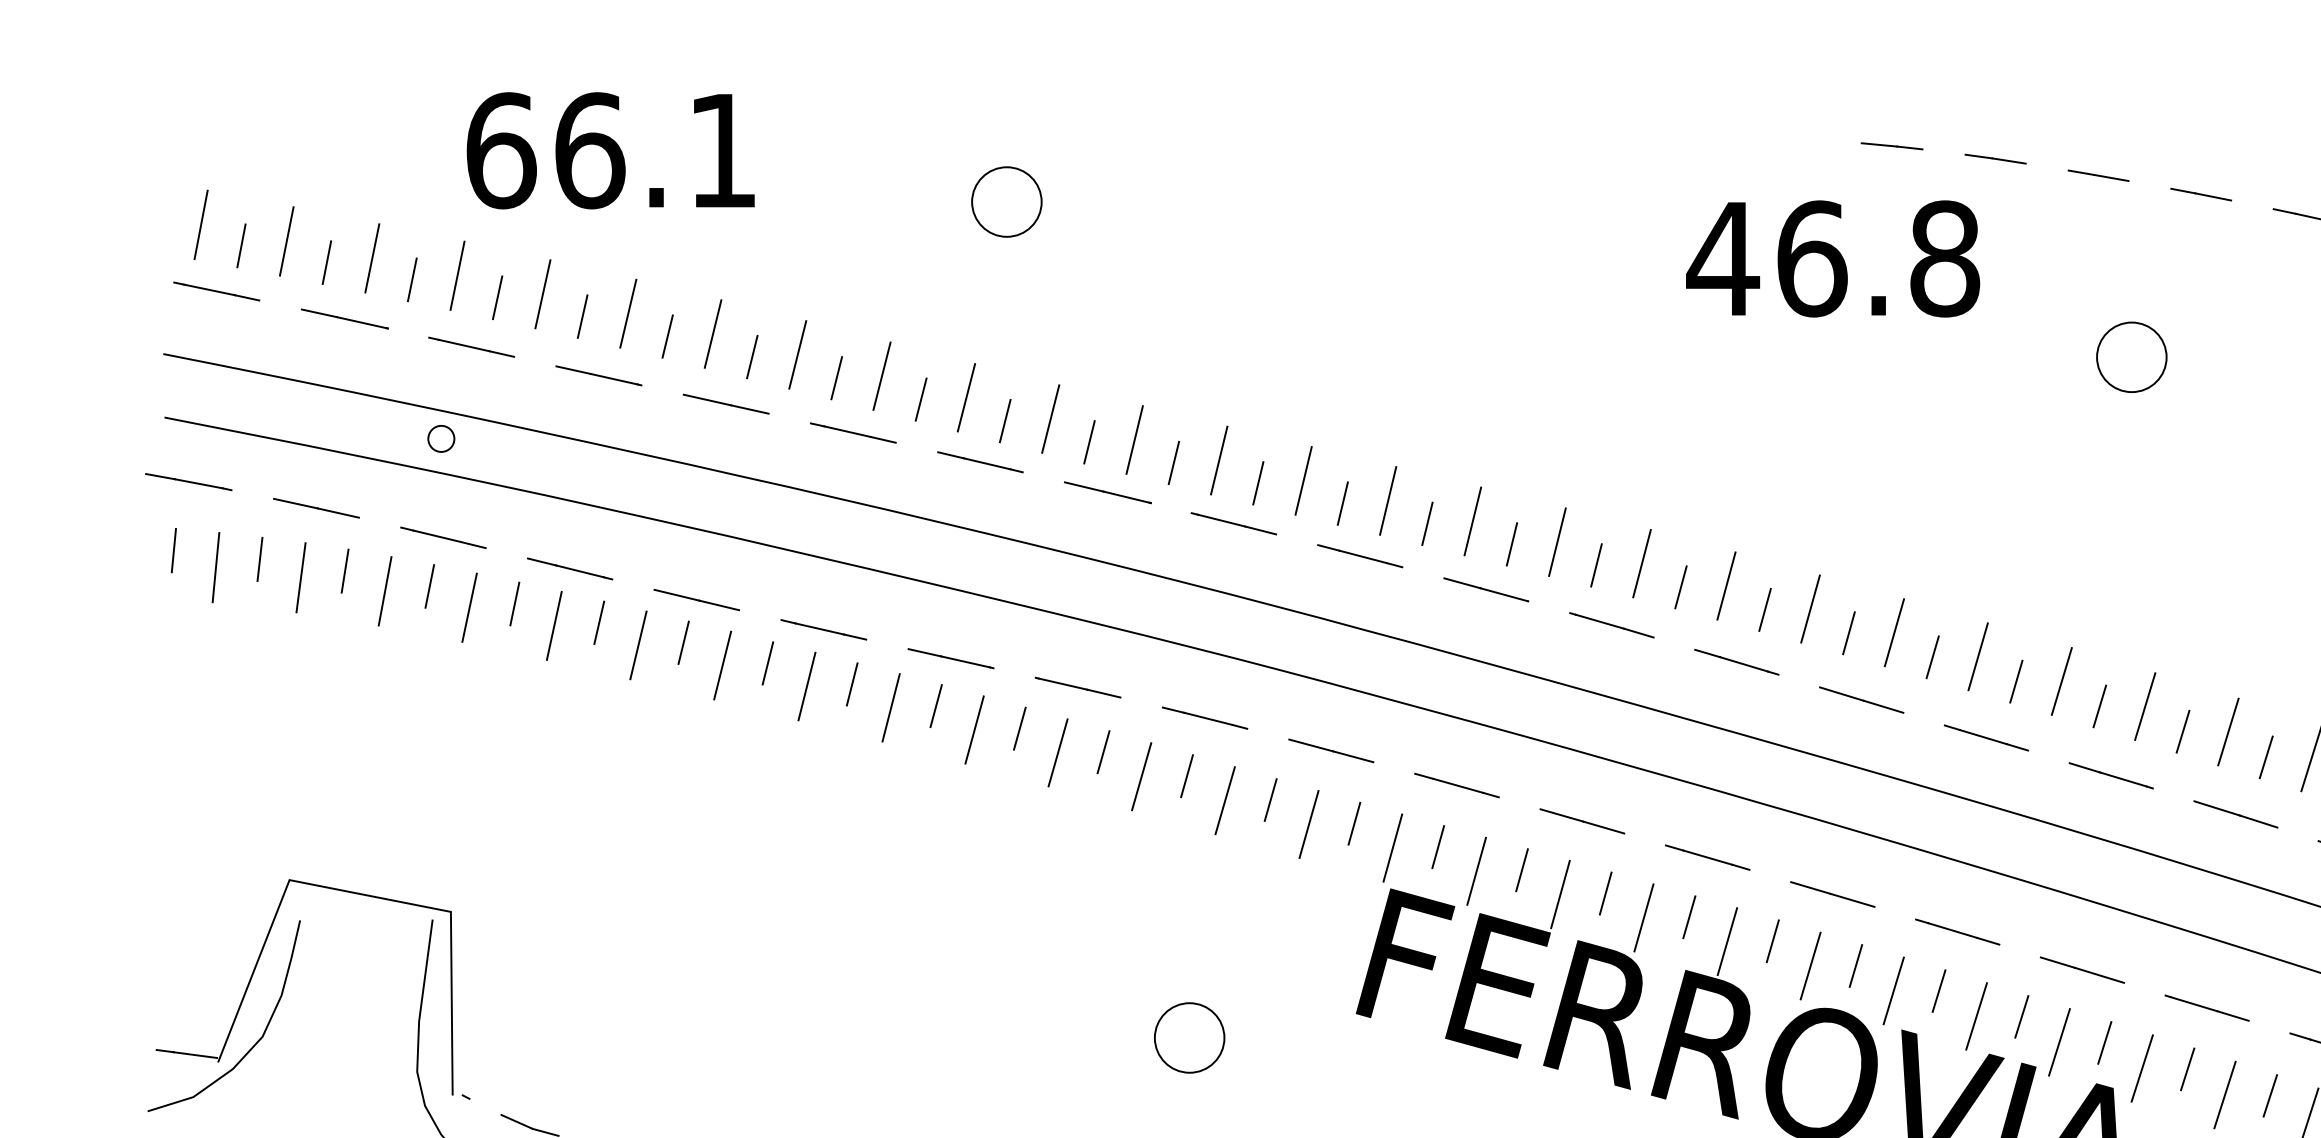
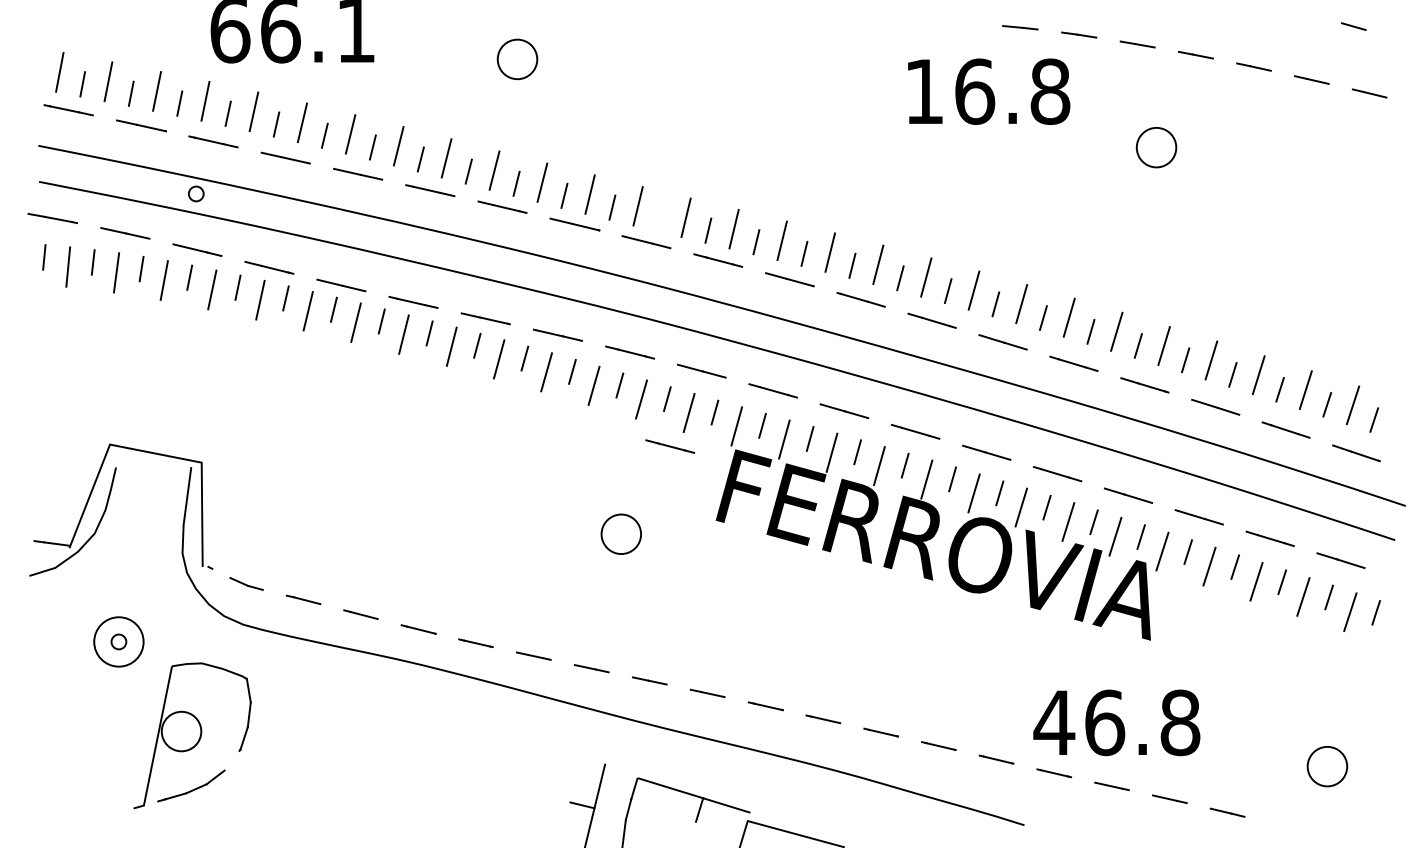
text: (1723, 258) -> (924, 91), 46.8 -> 16.8
line: (1258, 483) -> (660, 219), removed
line: (1276, 883) -> (670, 446), added

